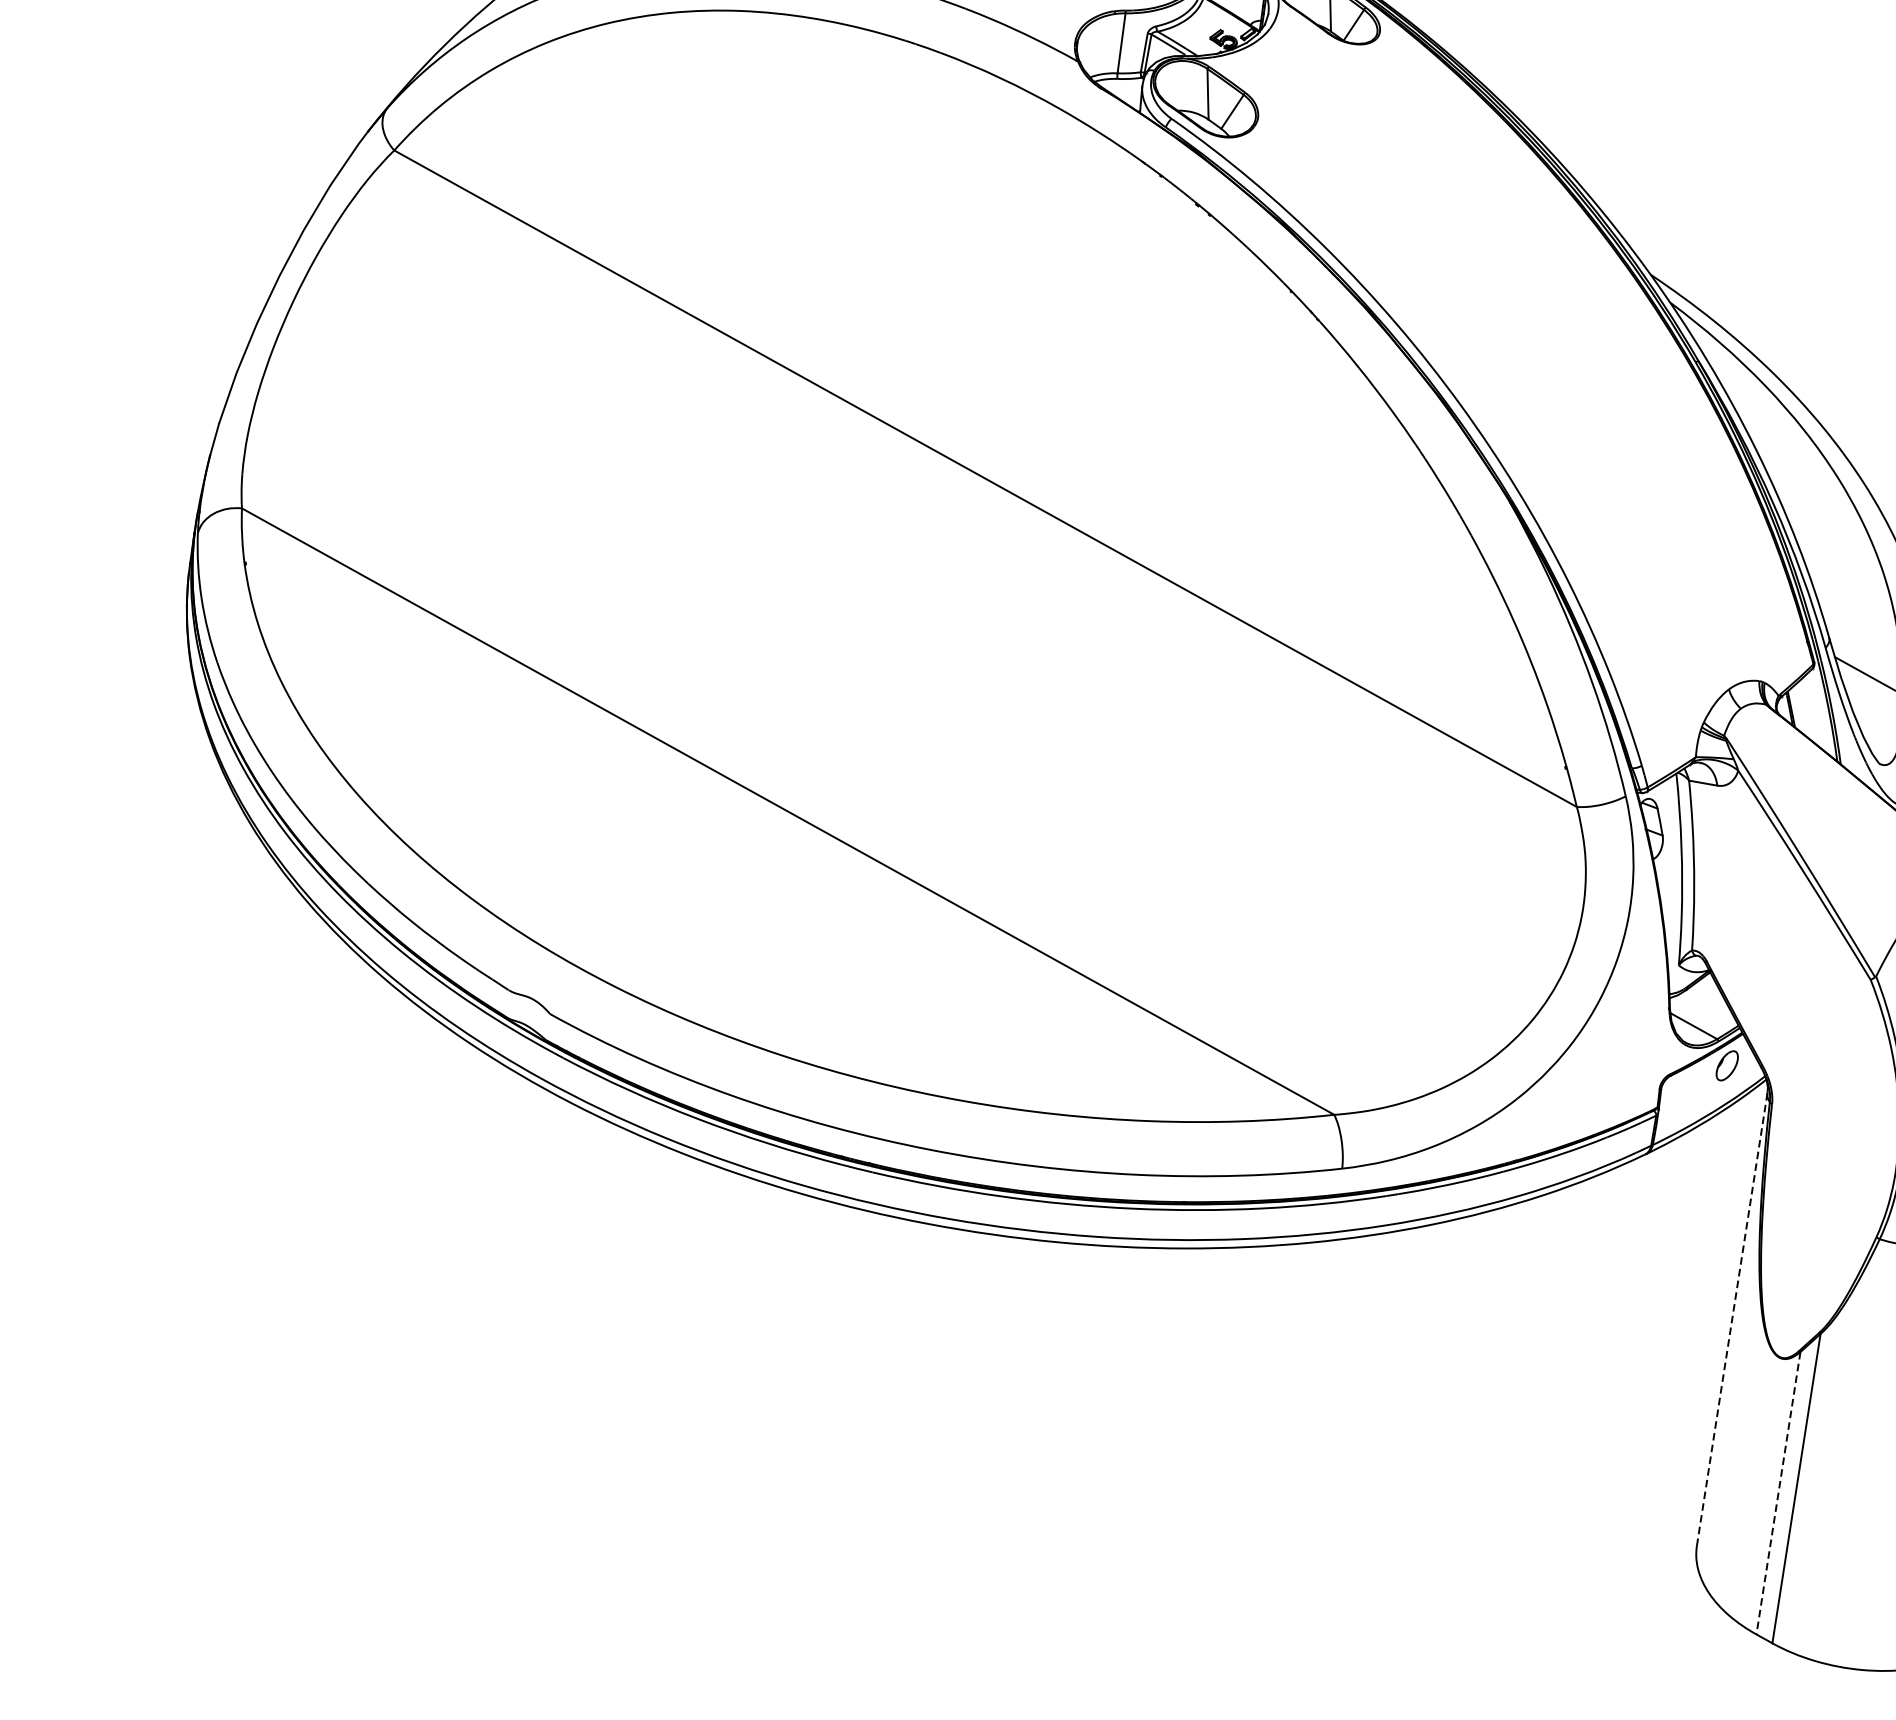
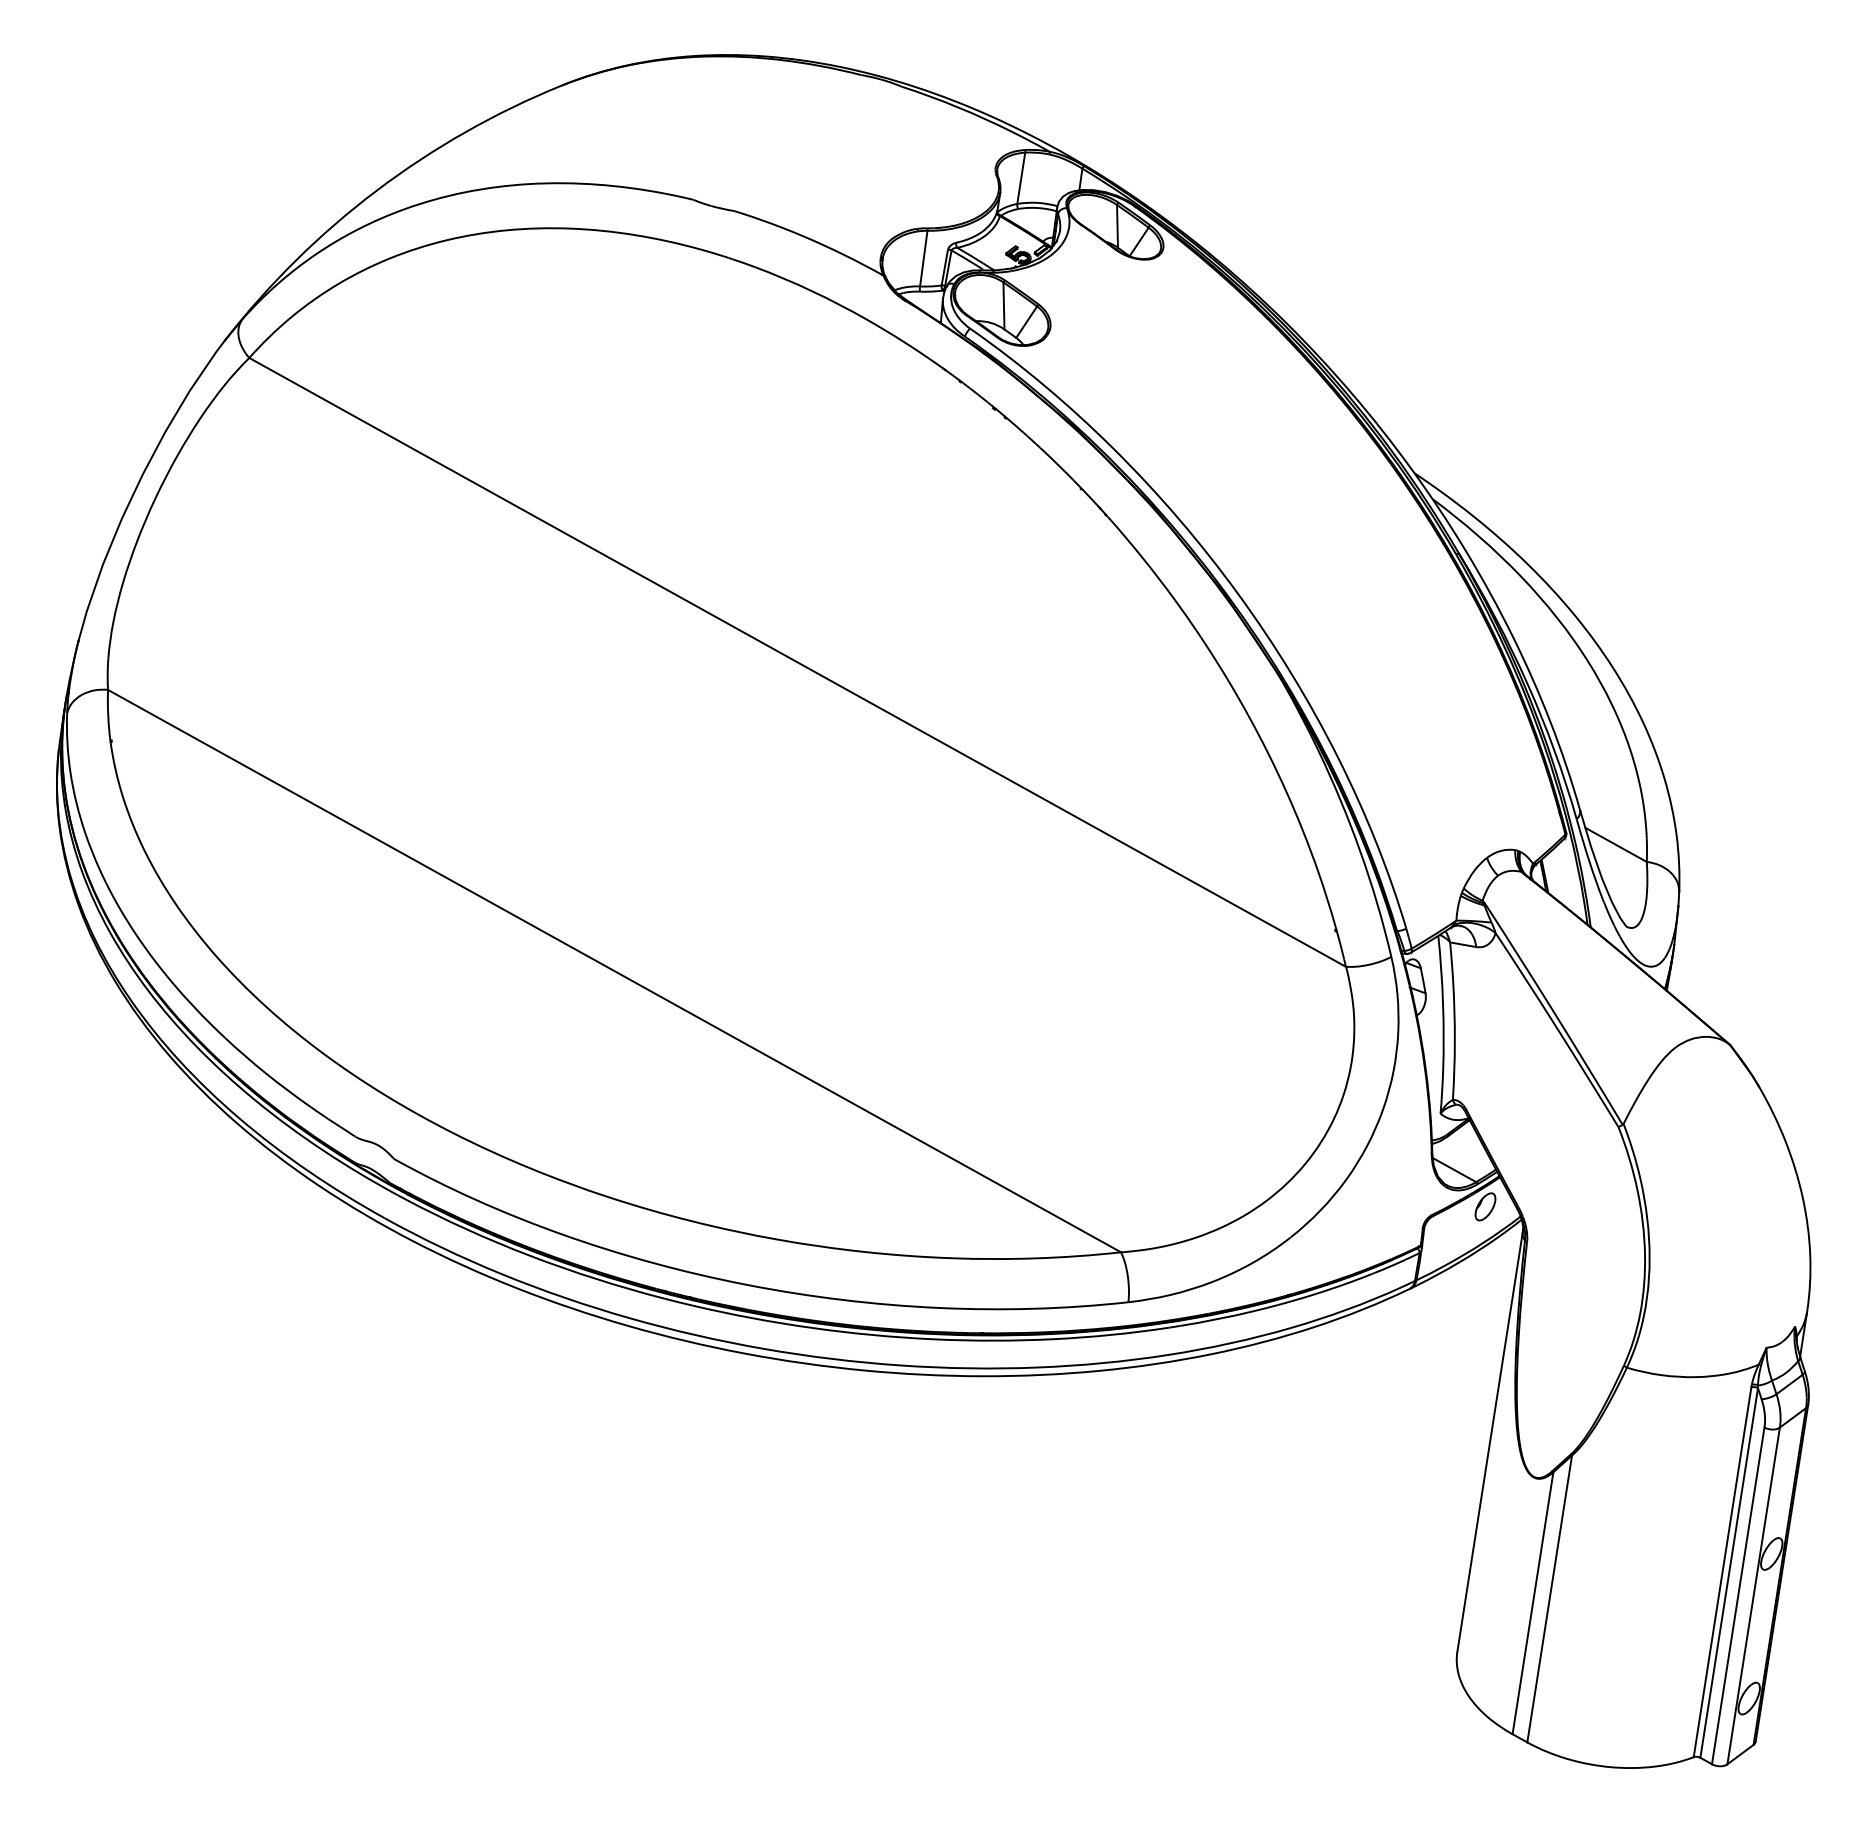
line: (1732, 1318) -> (1490, 1441), dashed -> solid
line: (1777, 1493) -> (1532, 1603), dashed -> solid

